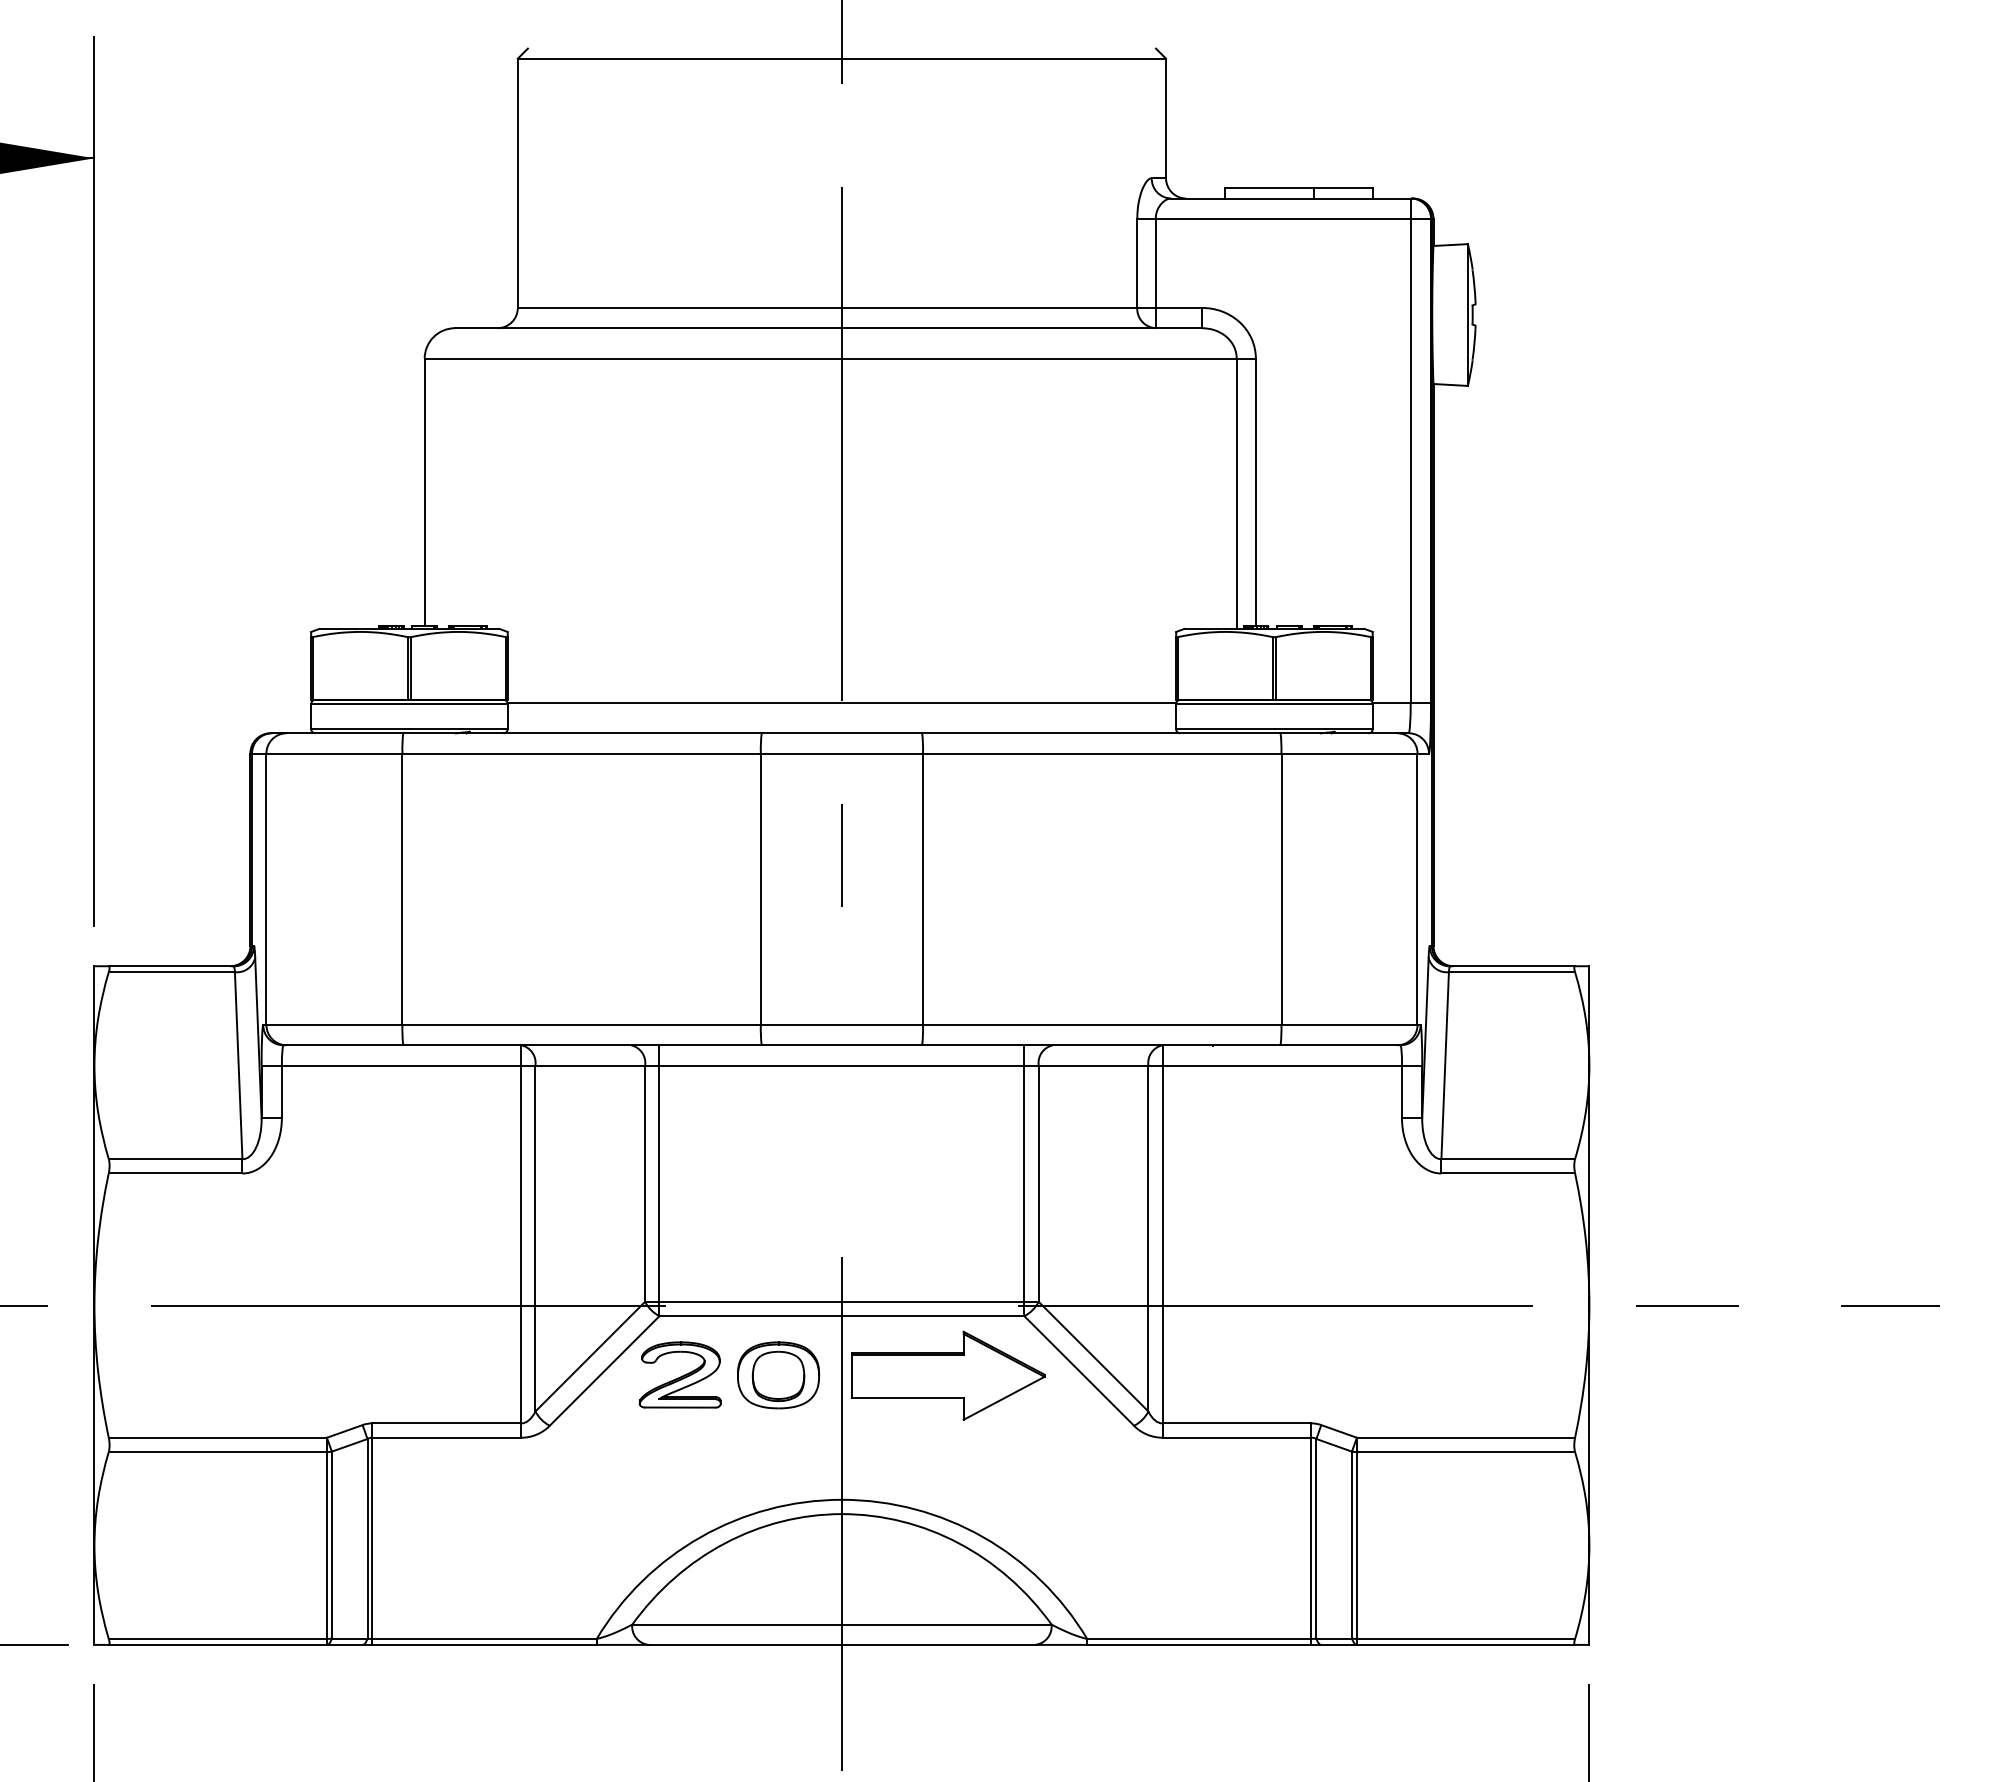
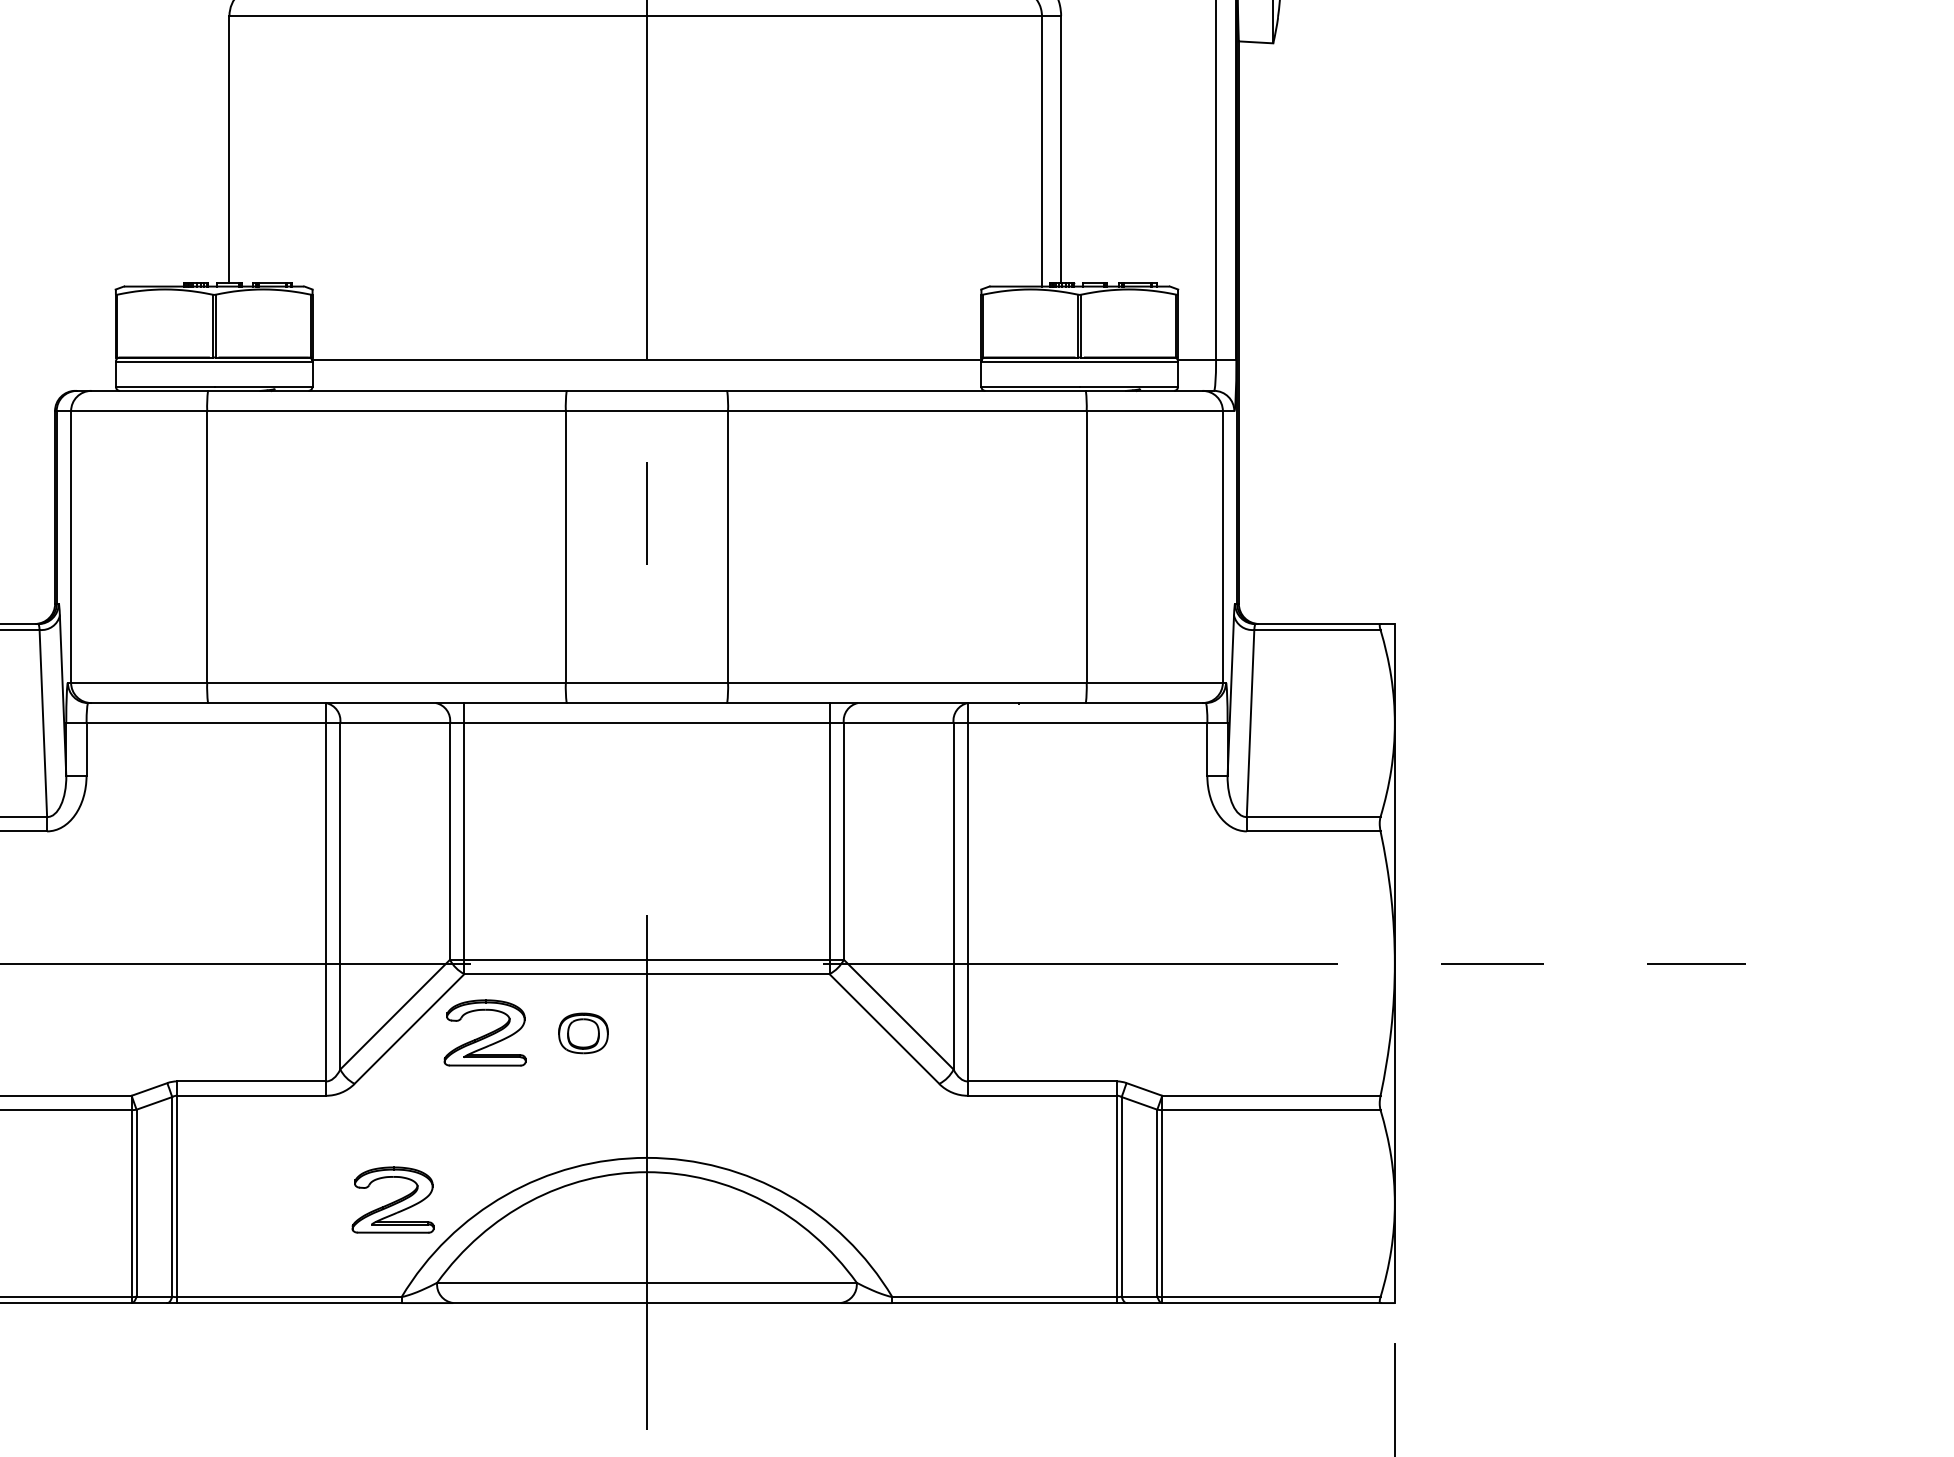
part: (778, 1375) -> (583, 1033), size x0.6
part: (948, 1375) -> (753, 1033), removed
part: (587, 1541) -> (392, 1199), added

